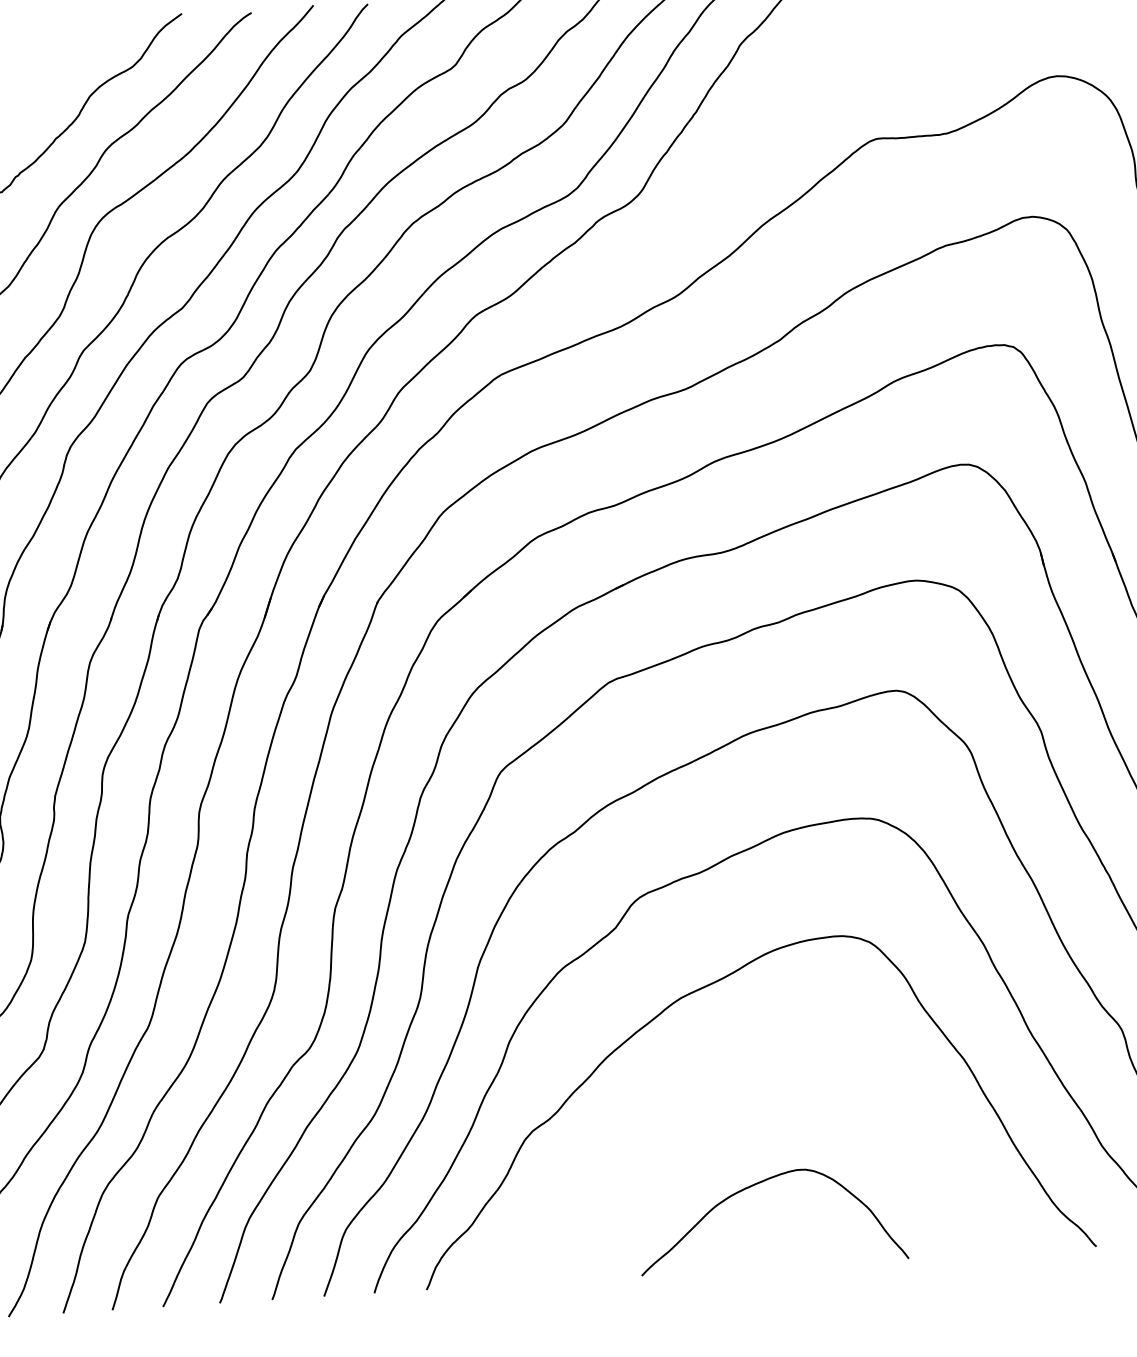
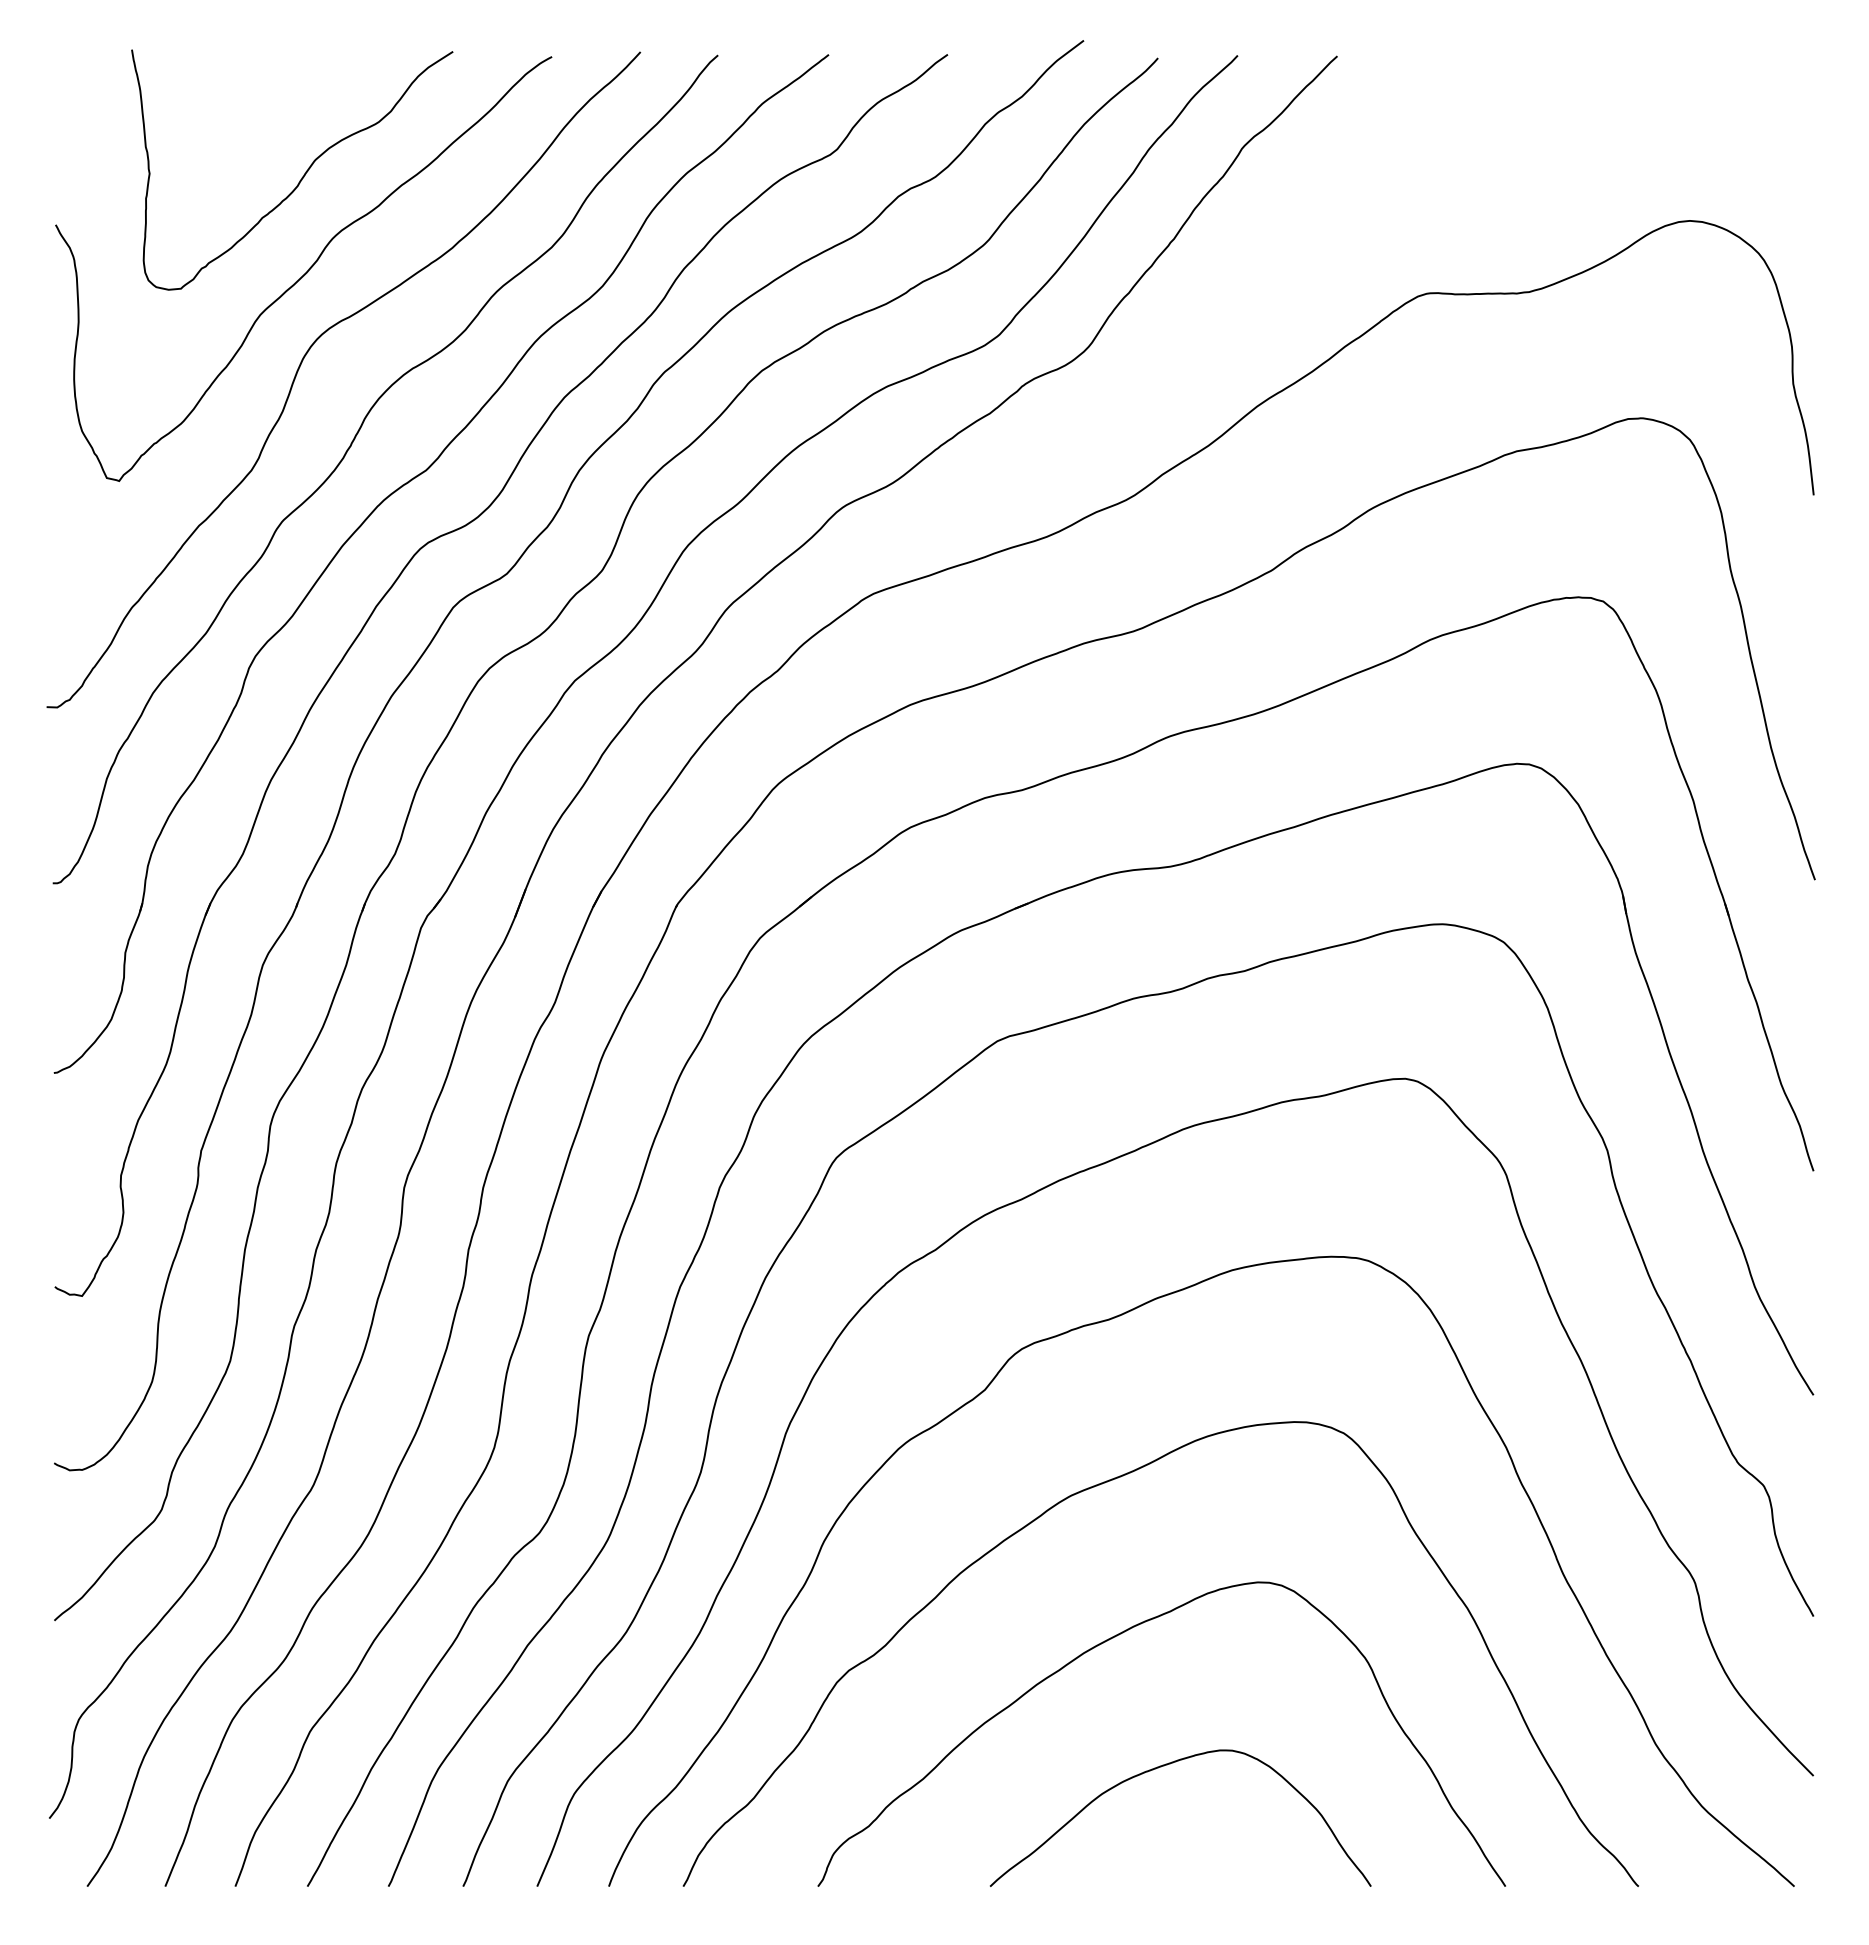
curve: (717, 1096) -> (1113, 1638), added

